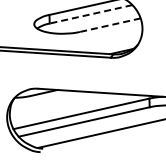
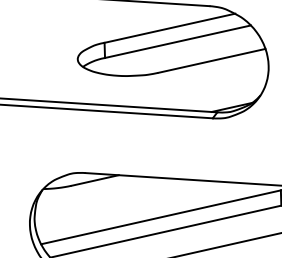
line: (90, 14) -> (176, 42), dashed -> solid
line: (109, 25) -> (210, 61), dashed -> solid

